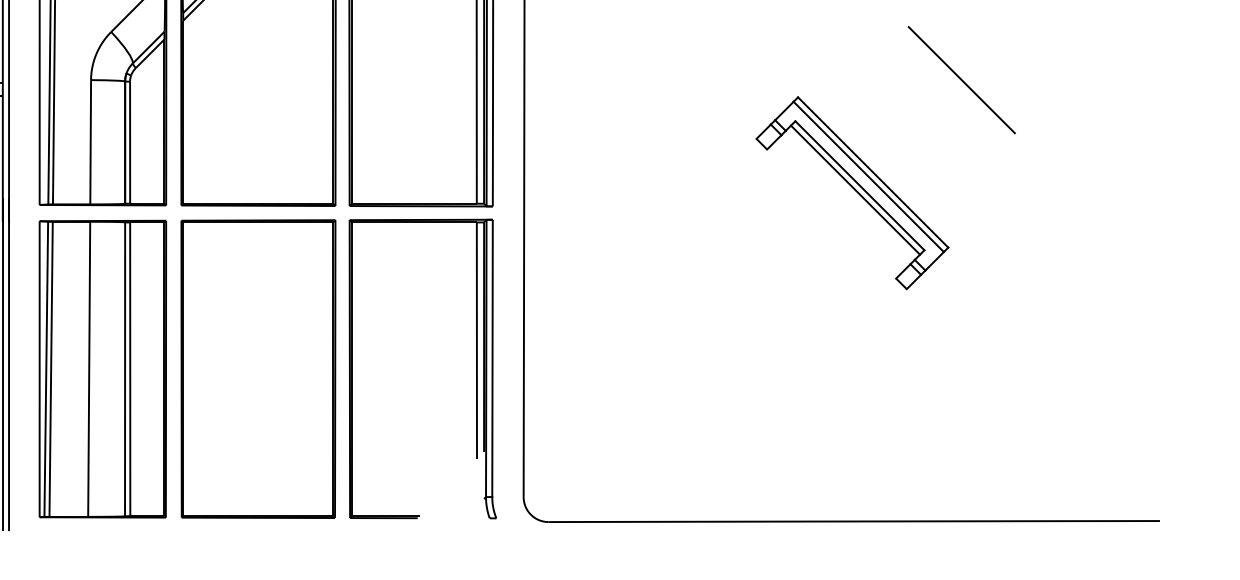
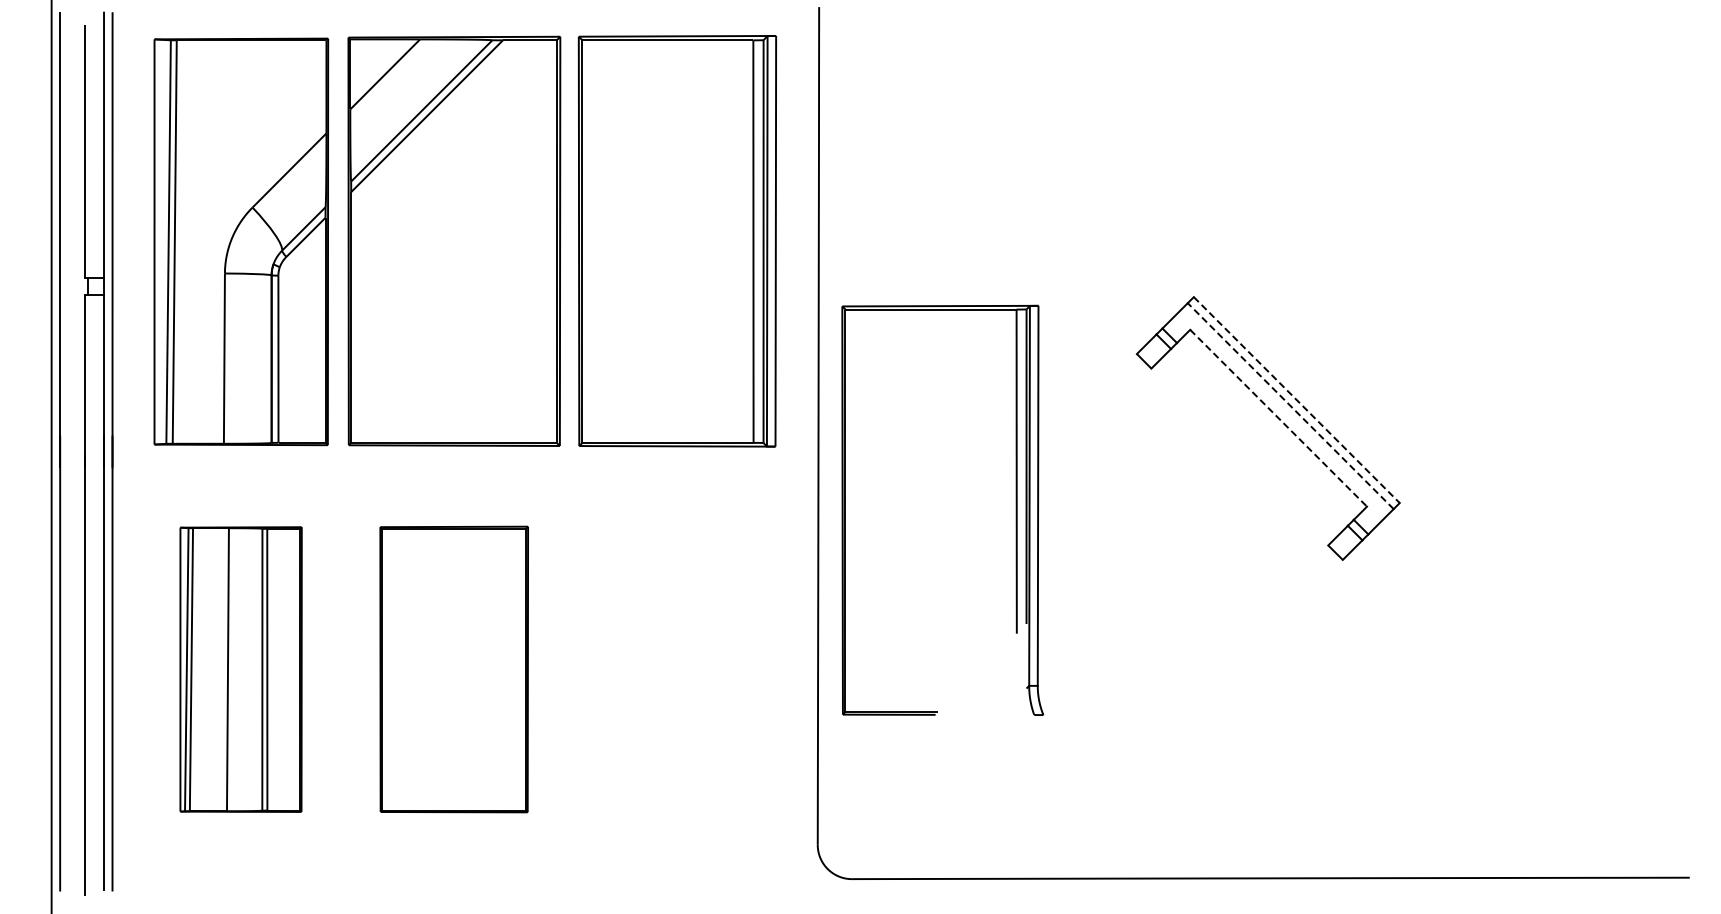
line: (961, 80) -> (1417, 273), removed
line: (872, 172) -> (1296, 400), solid -> dashed
line: (868, 177) -> (1290, 406), solid -> dashed
line: (859, 185) -> (1278, 418), solid -> dashed
line: (855, 189) -> (1272, 423), removed
part: (476, 368) -> (1015, 509), moved
part: (102, 369) -> (240, 669), size x0.7
part: (257, 369) -> (453, 669), size x0.7

